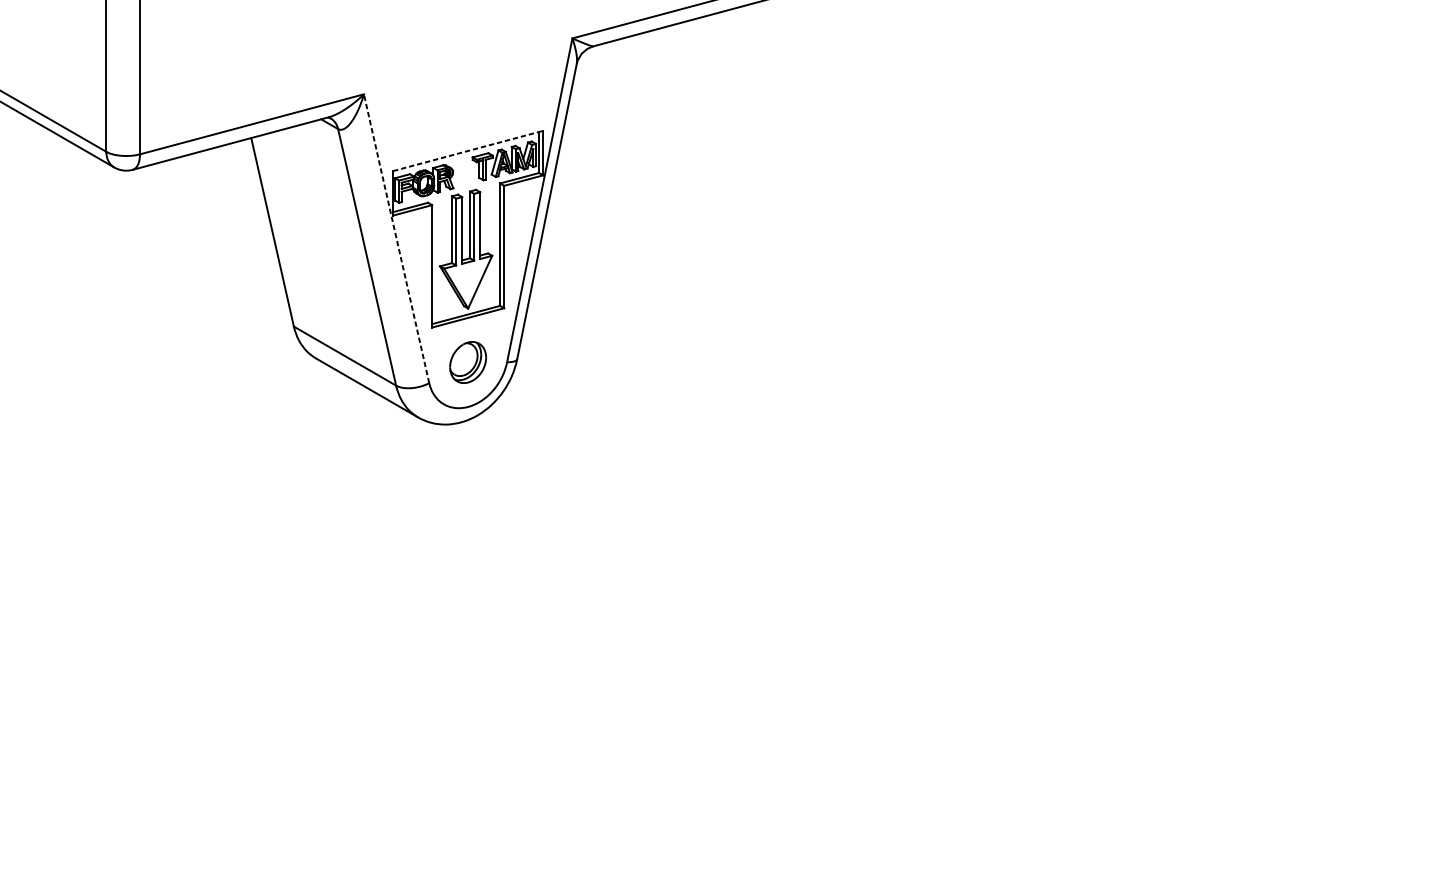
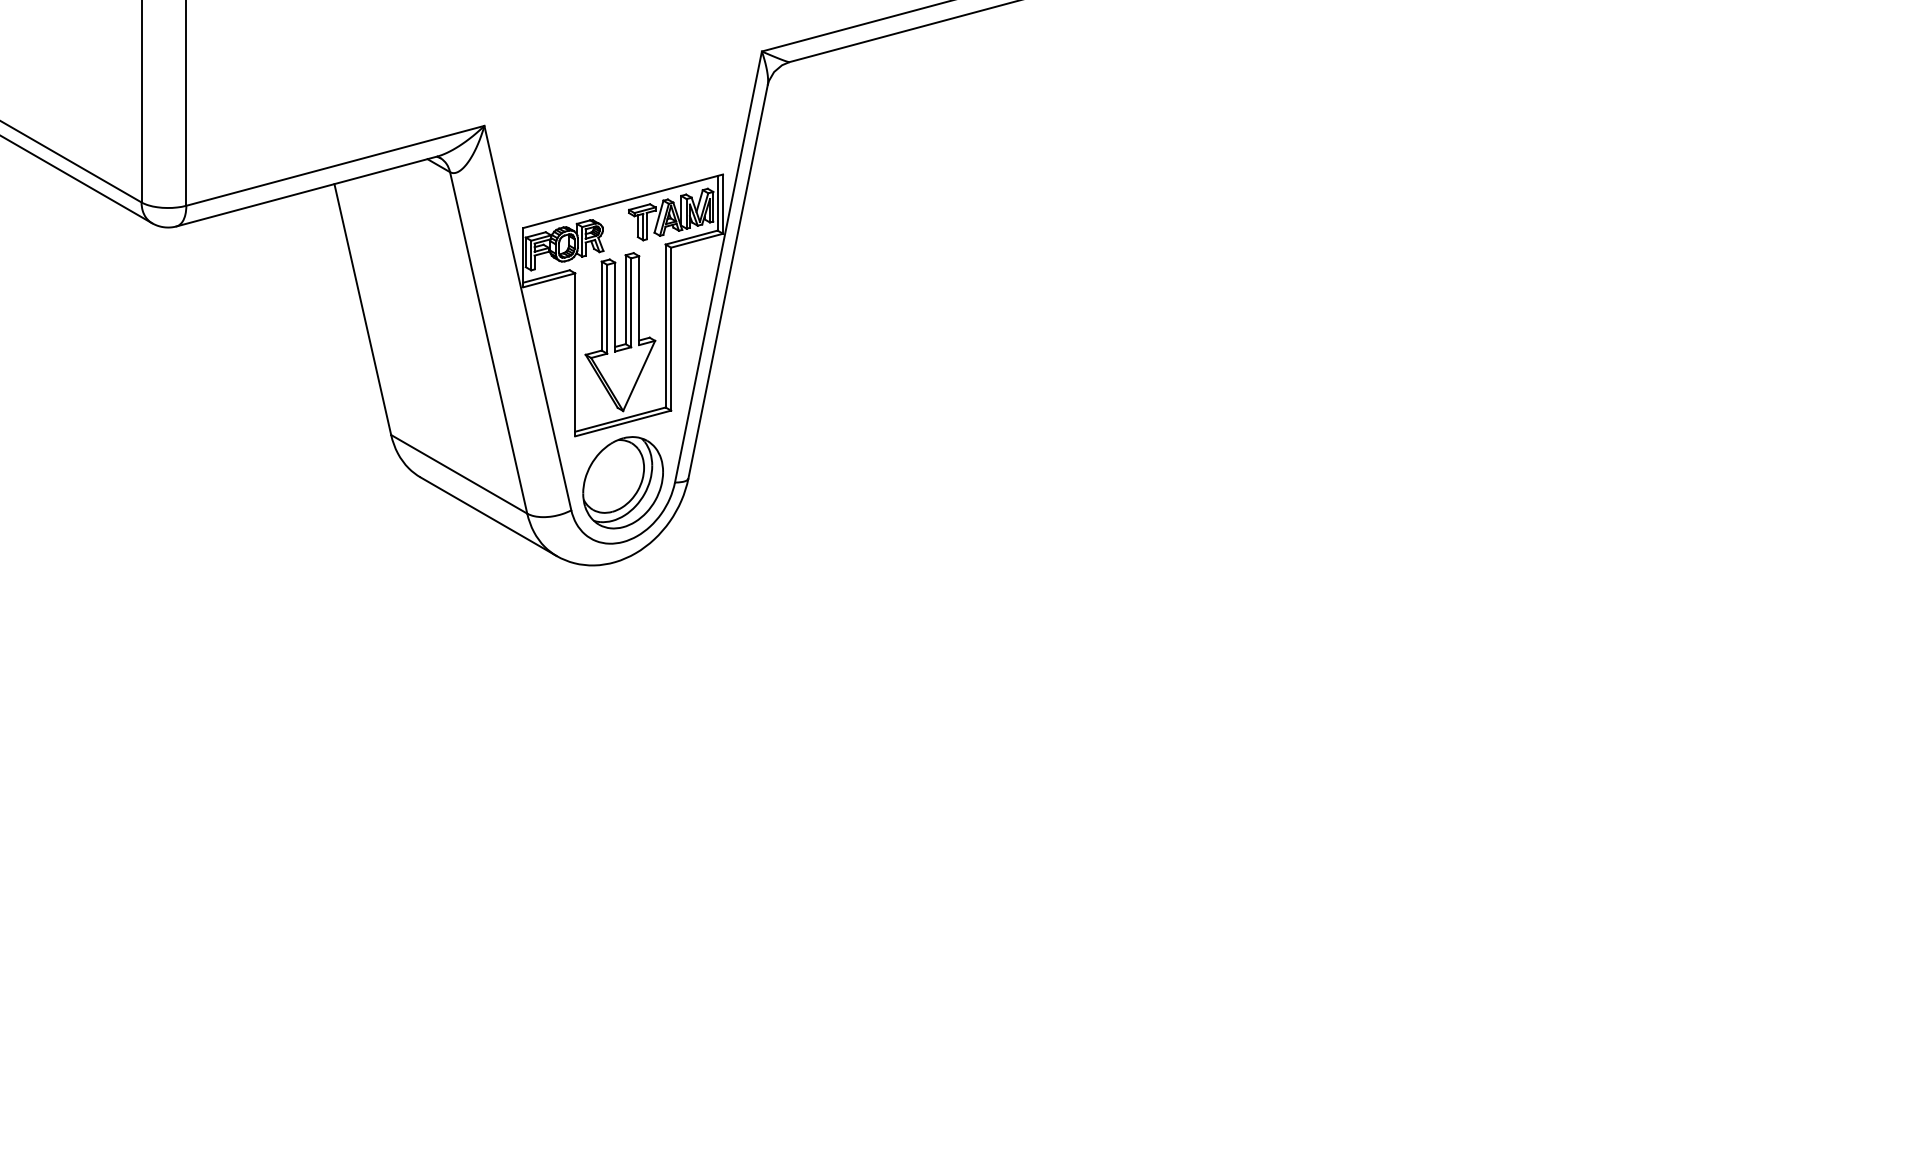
line: (468, 151) -> (623, 201), dashed -> solid
line: (396, 238) -> (527, 317), dashed -> solid
part: (467, 362) -> (622, 482), size x1.67

